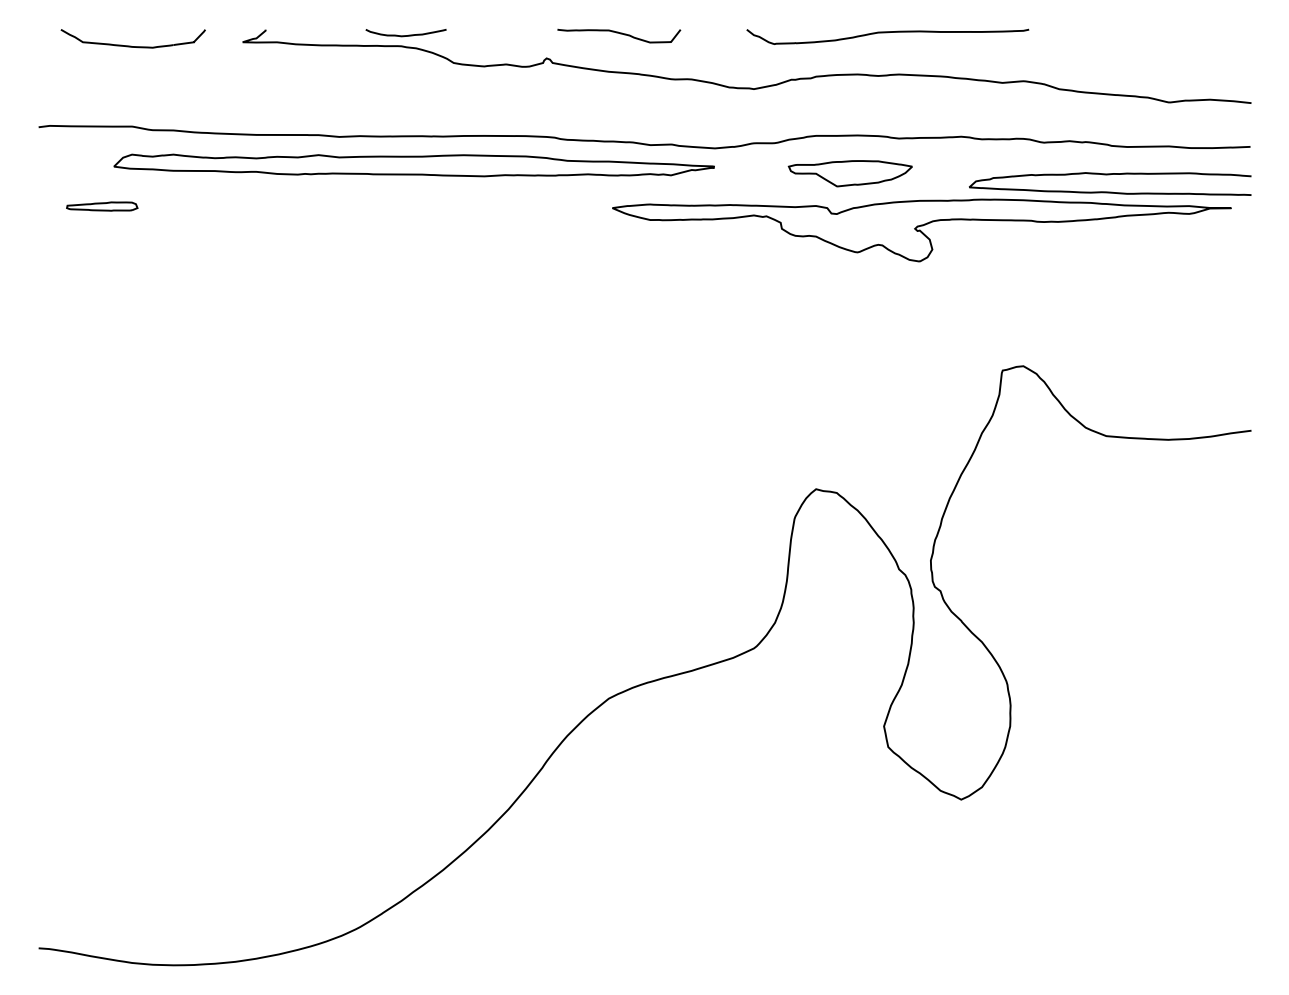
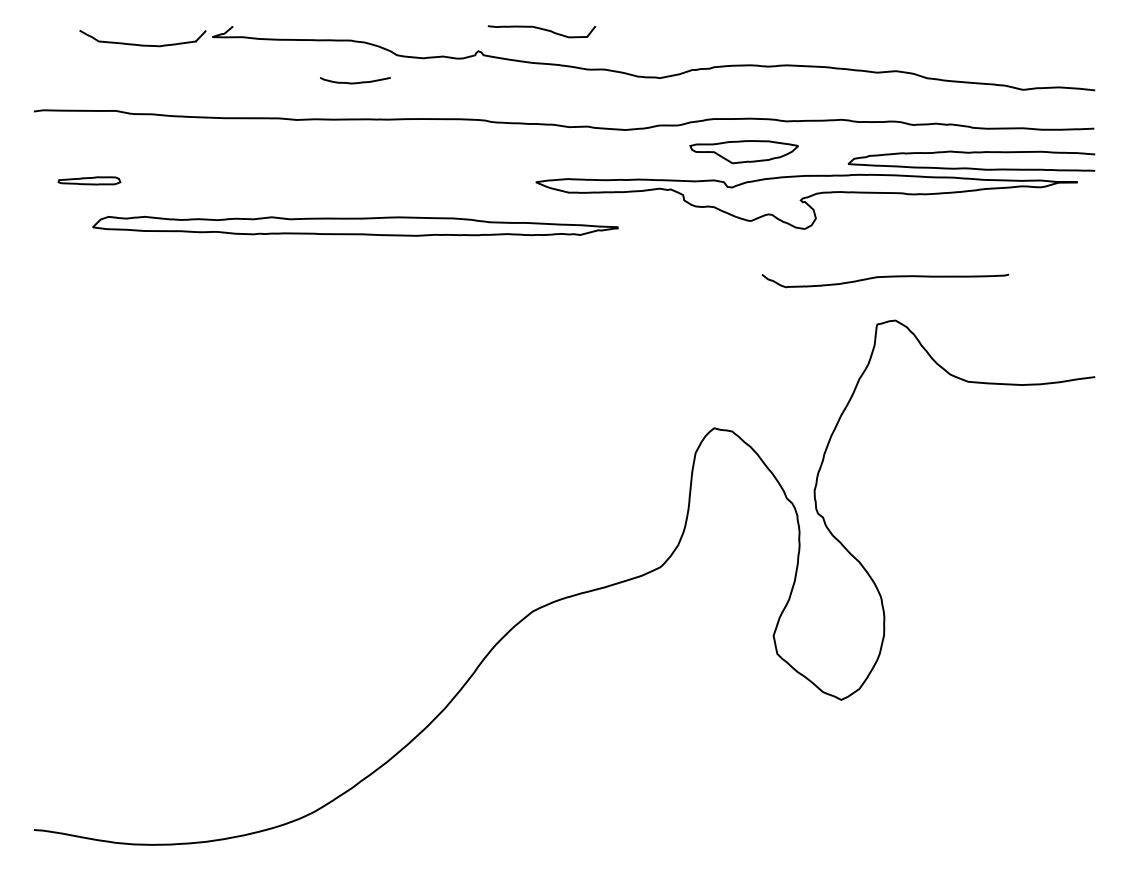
curve: (887, 33) -> (885, 277), moved
curve: (405, 35) -> (354, 82), moved
part: (131, 45) -> (141, 44), moved
part: (413, 165) -> (354, 226), moved

